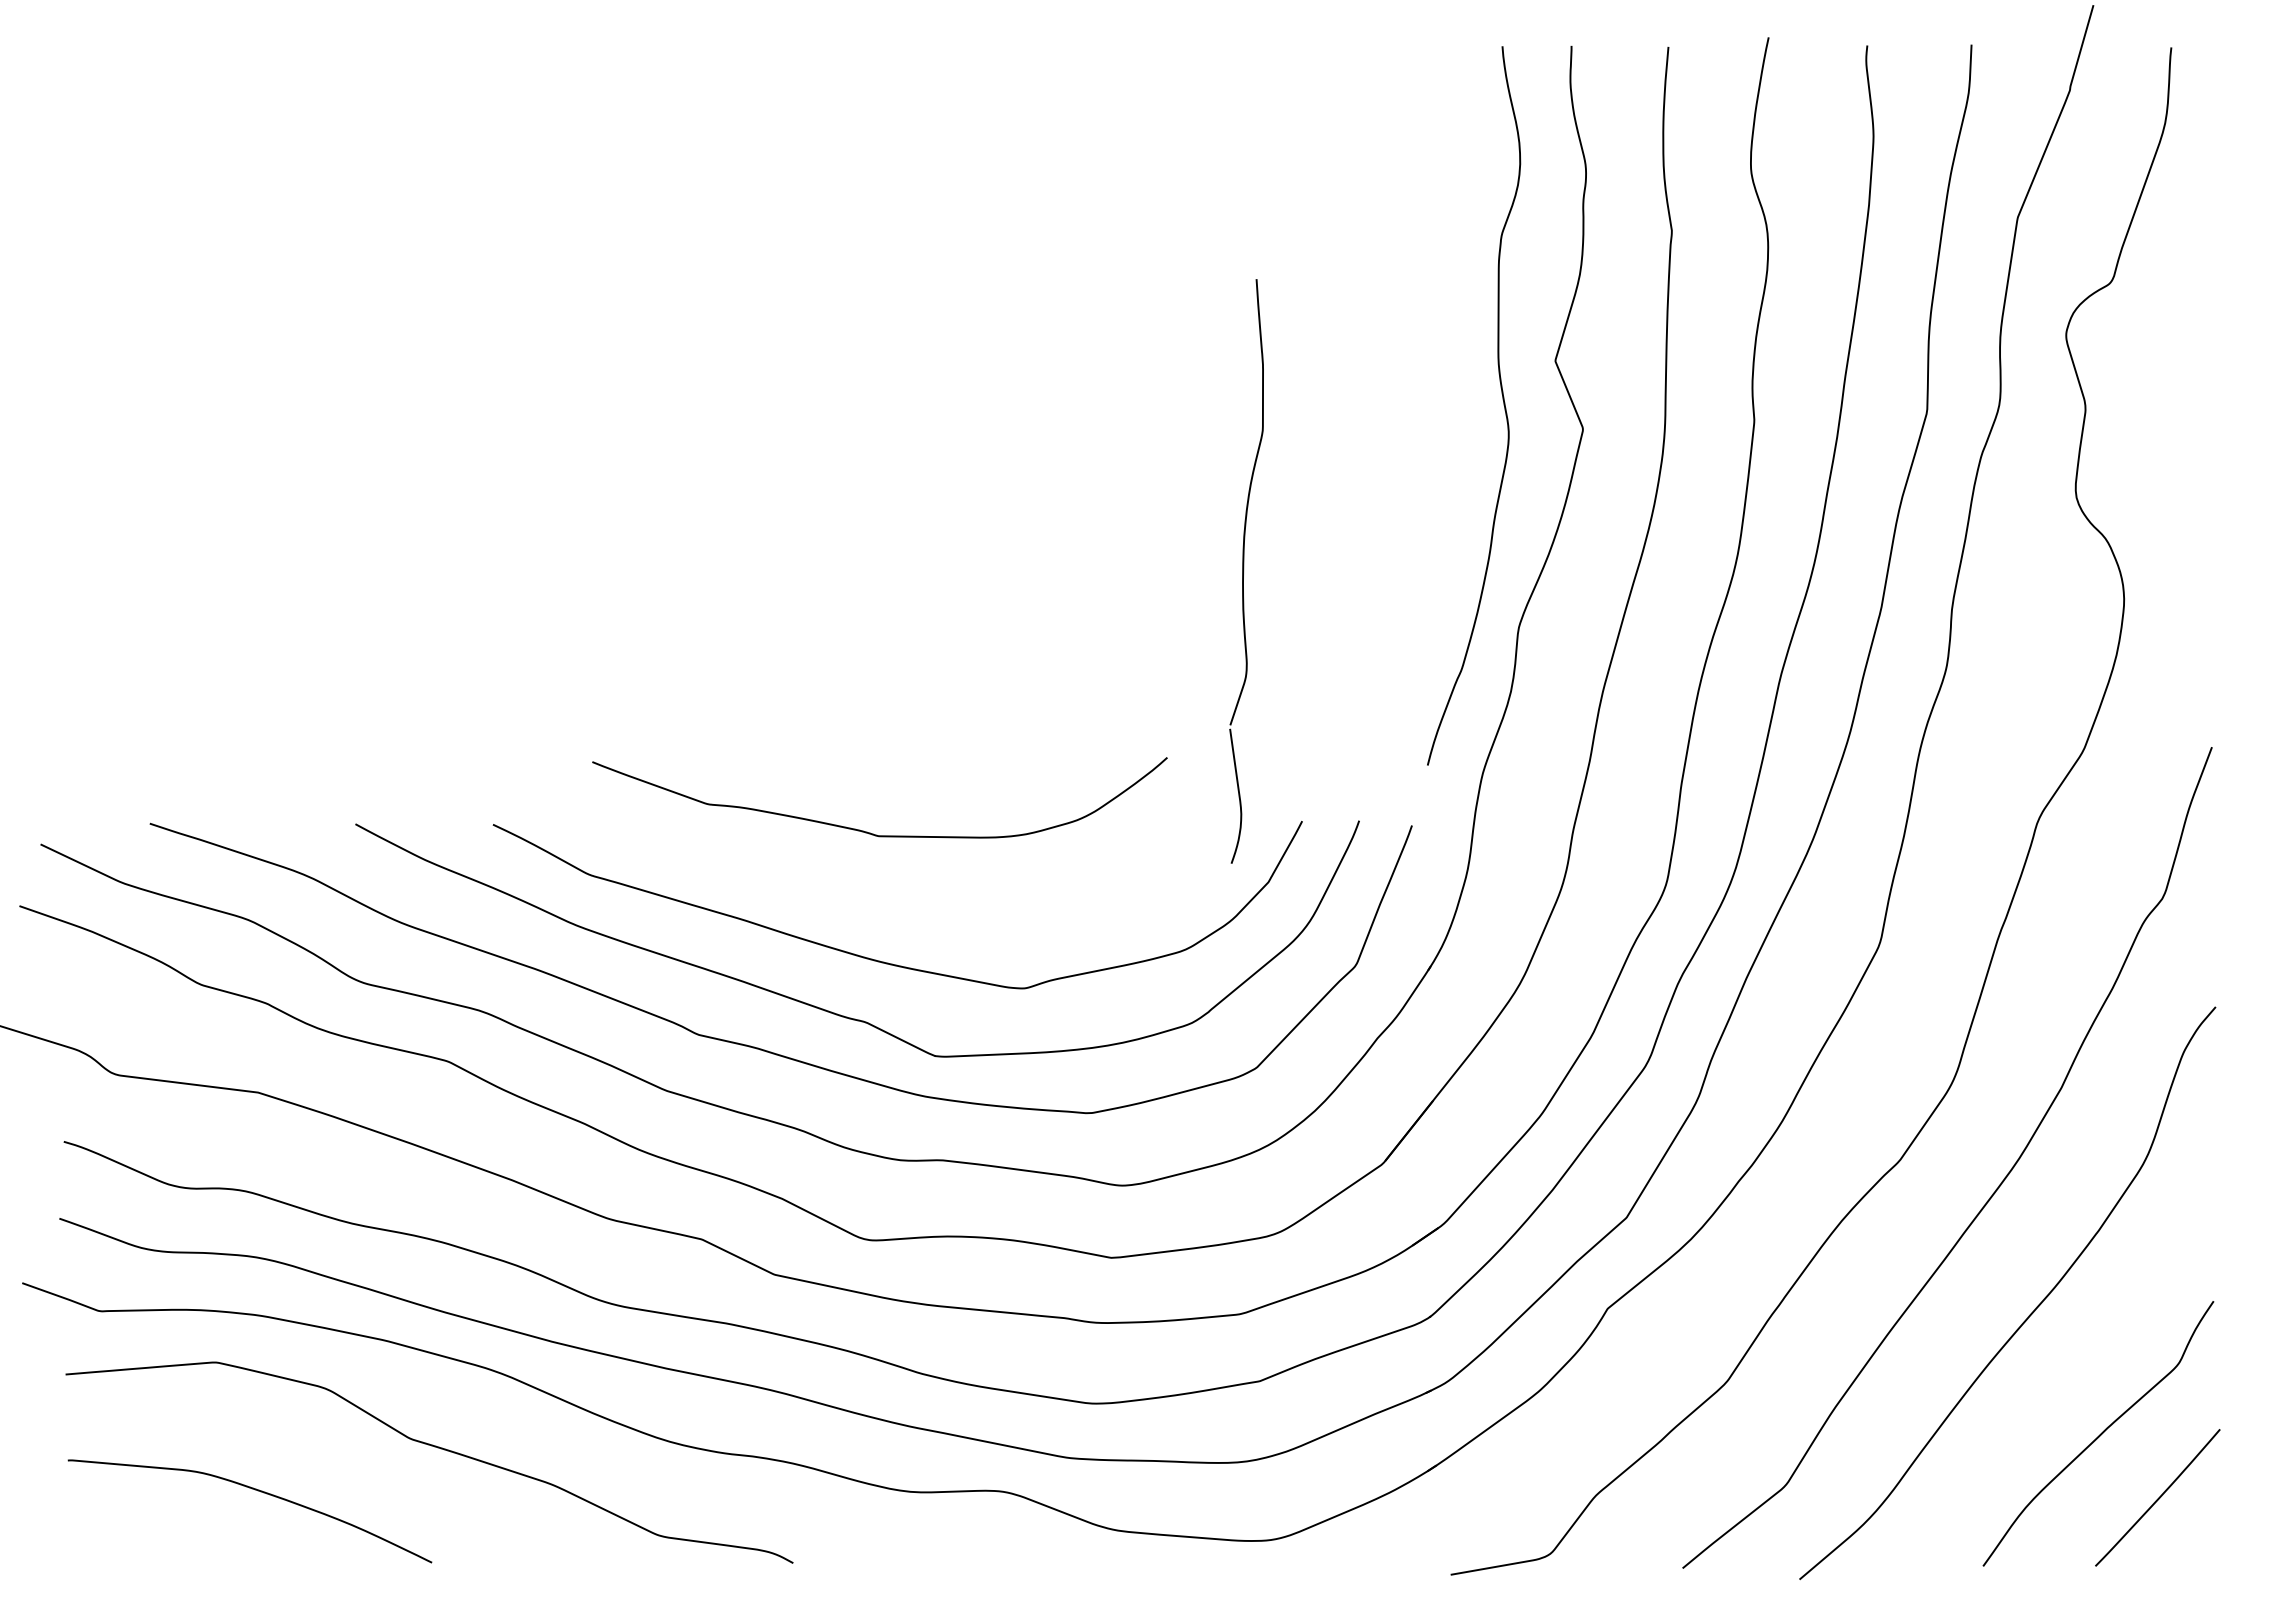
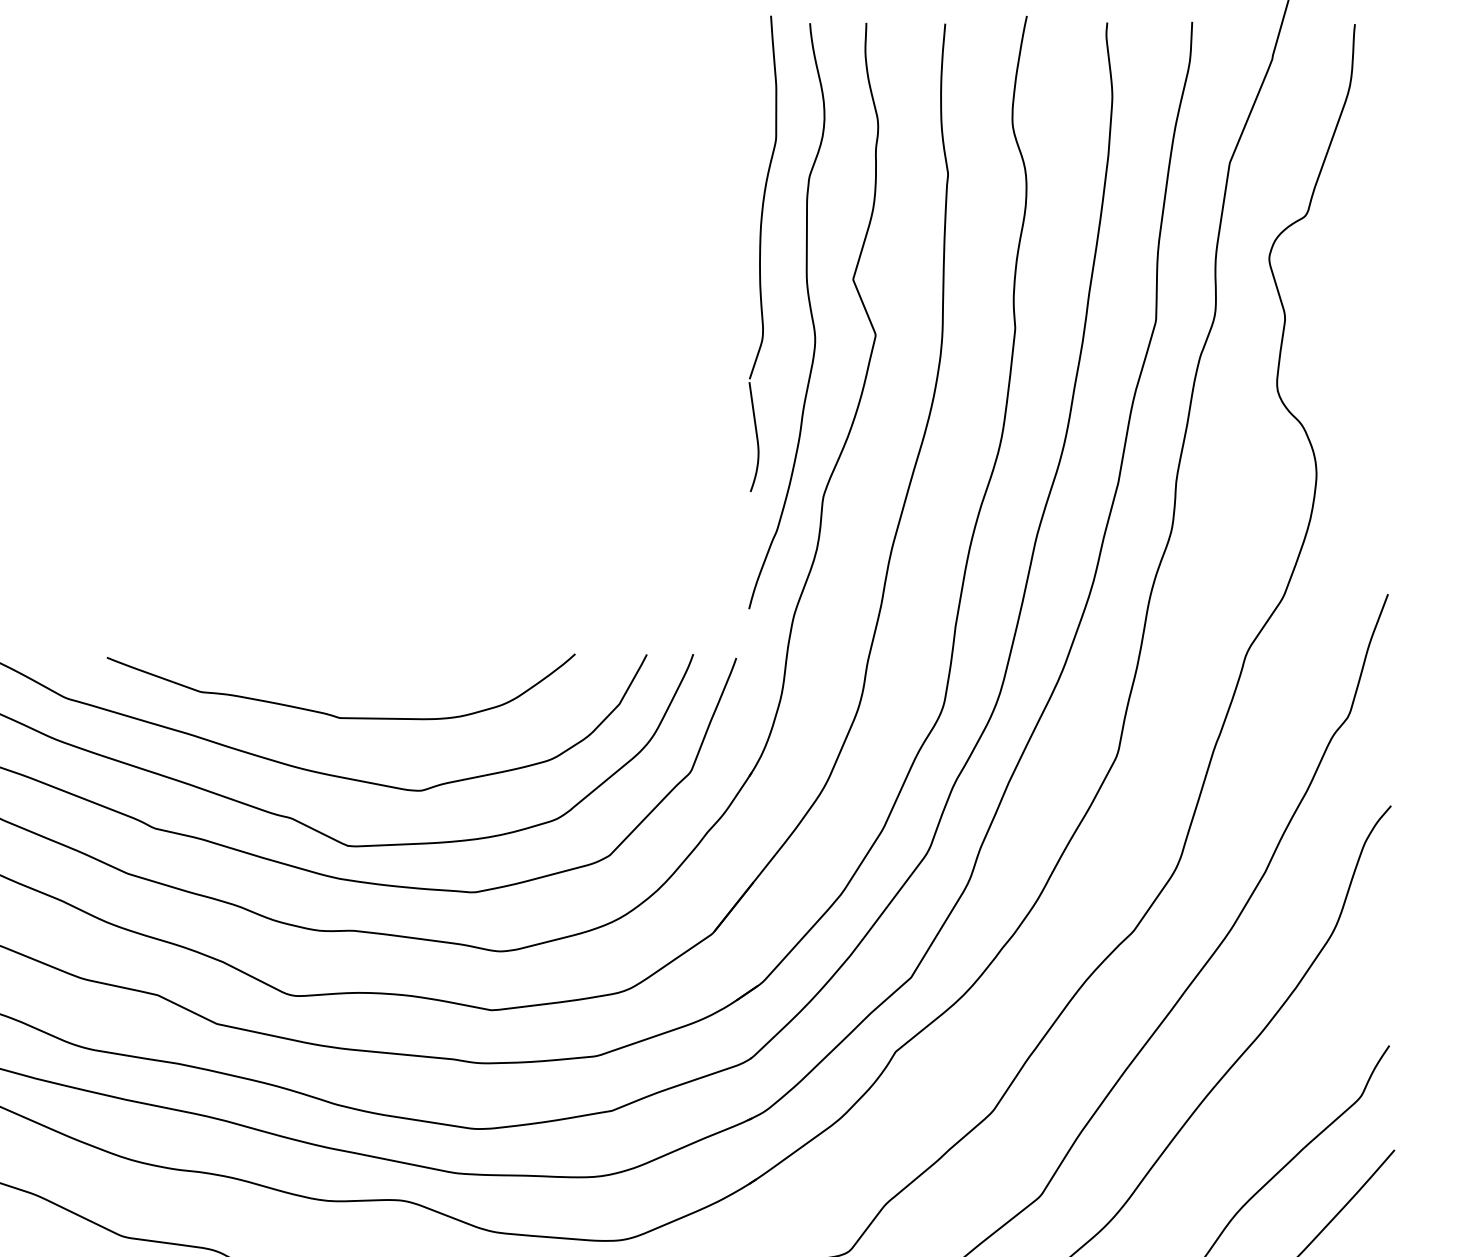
part: (1246, 571) -> (762, 253), moved
curve: (867, 831) -> (331, 714), moved

